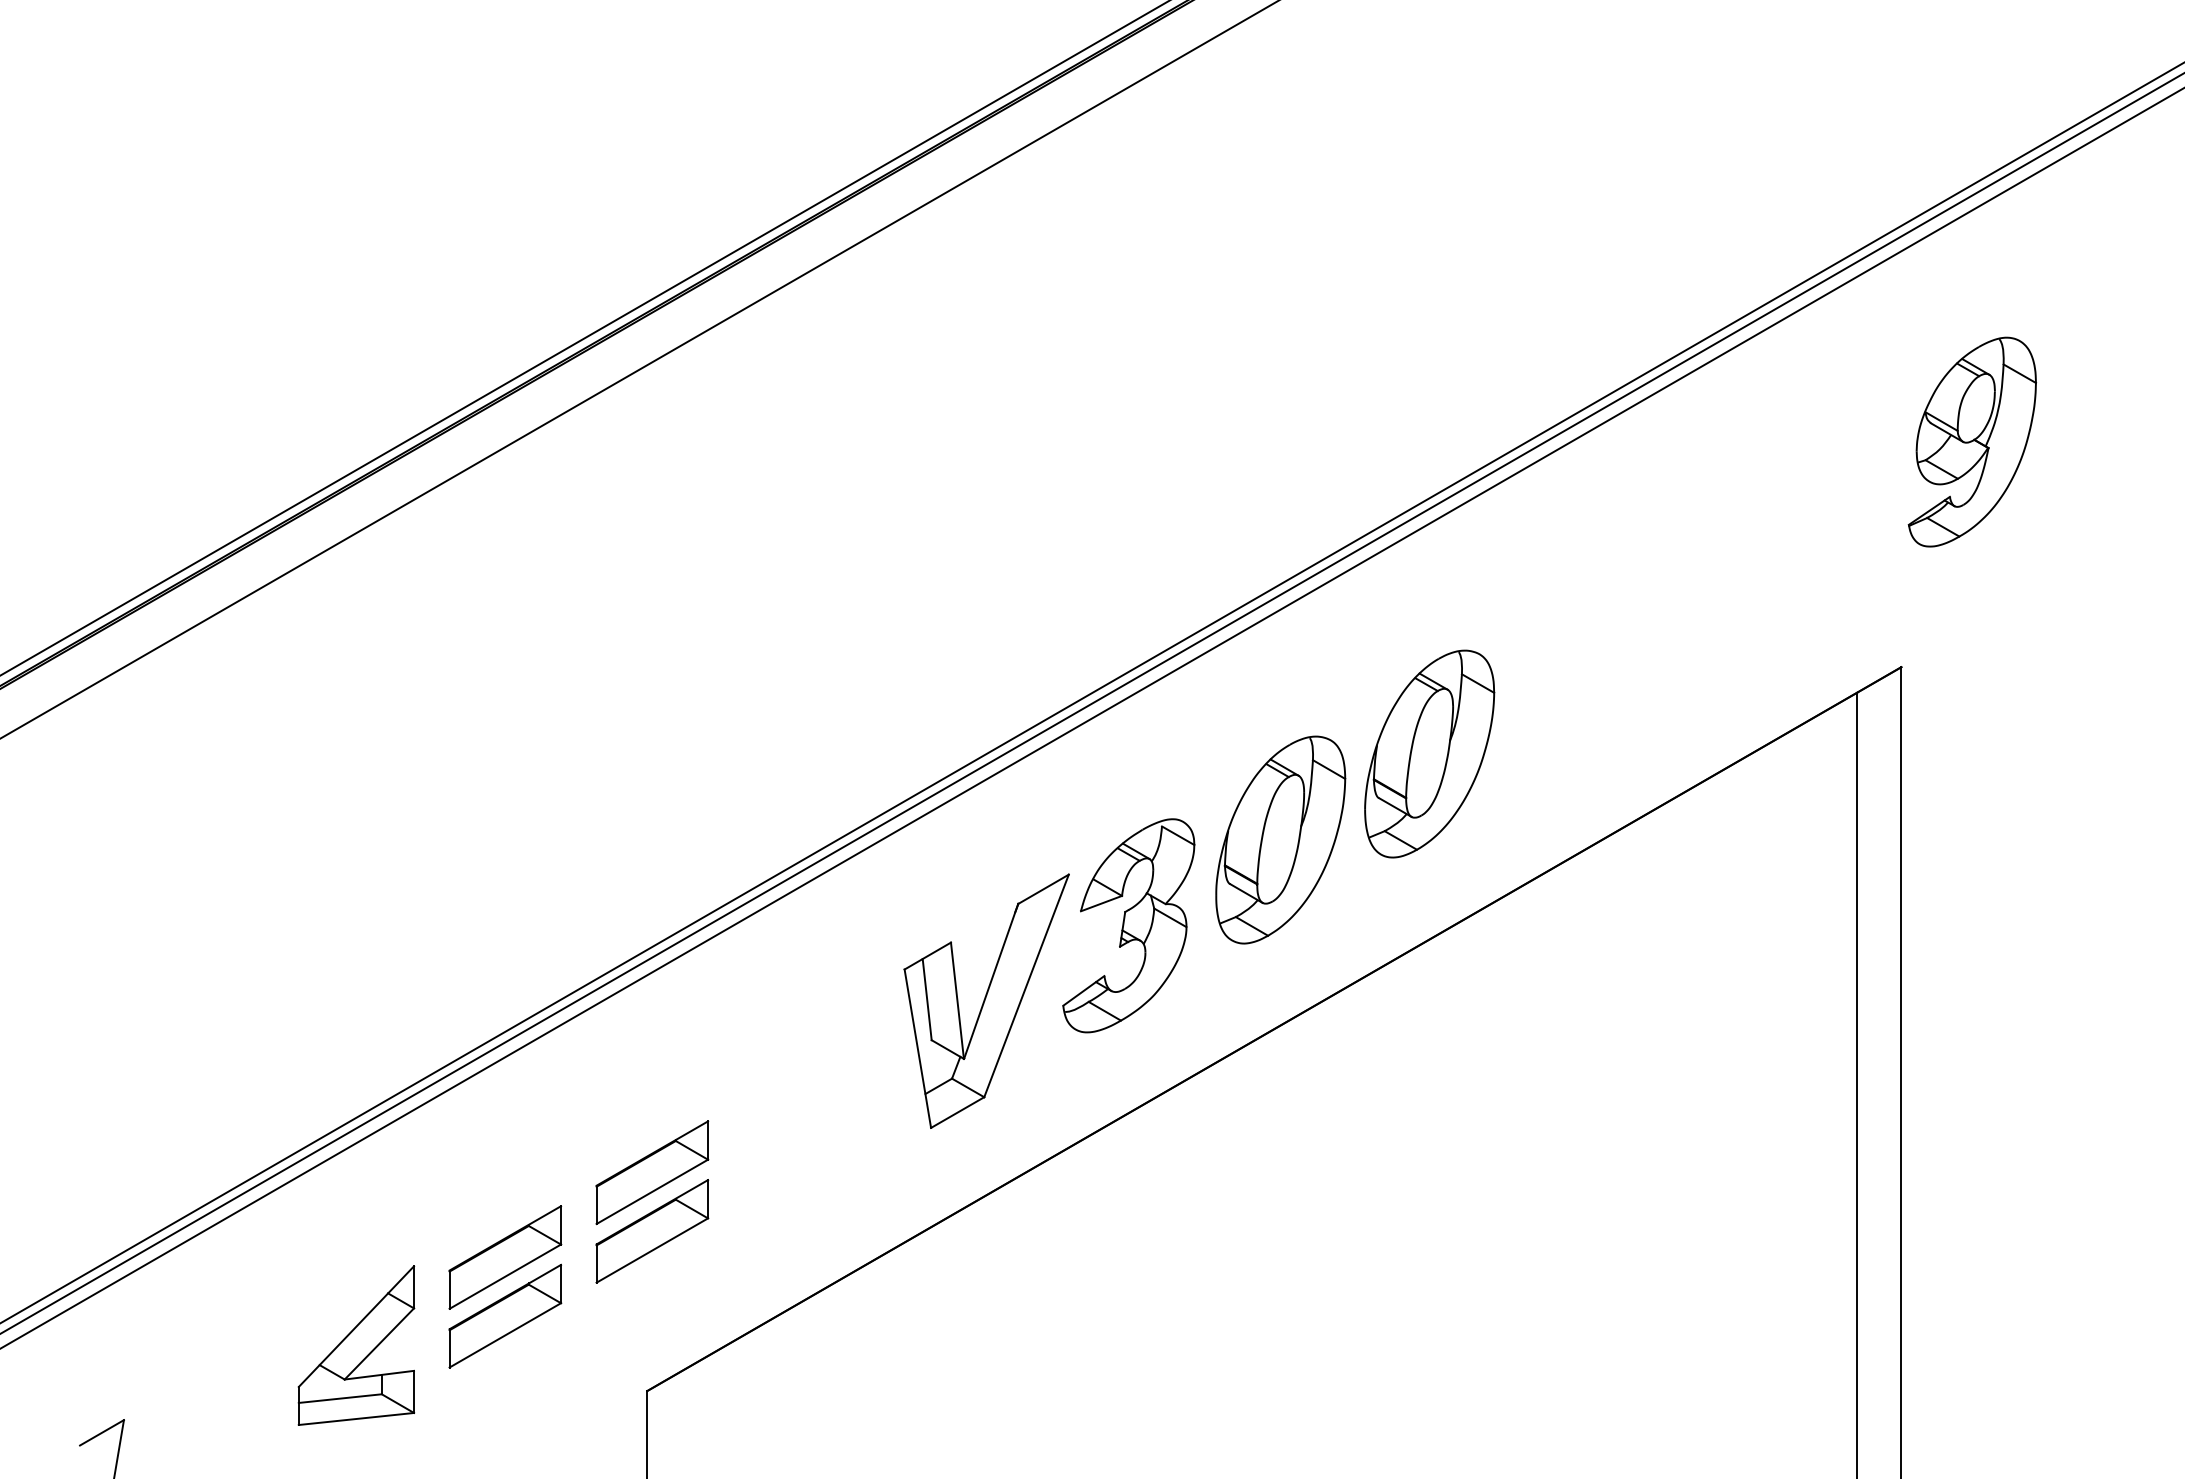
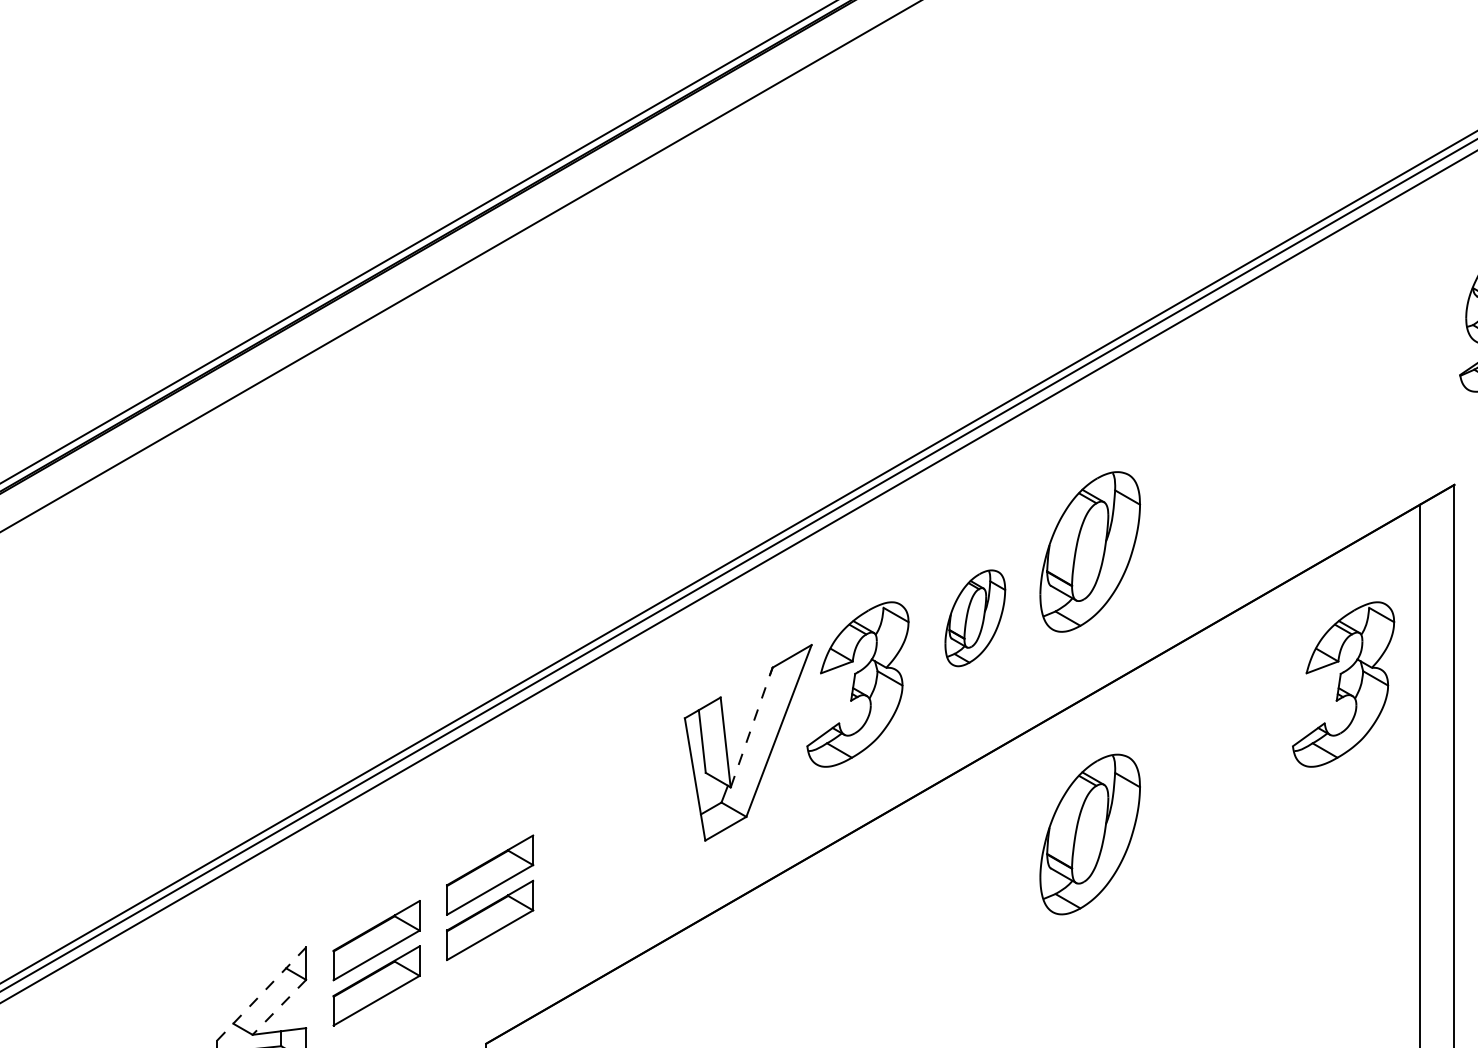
part: (1280, 839) -> (975, 617), size x0.6
part: (1757, 925) -> (1343, 684), added
line: (991, 981) -> (751, 727), solid -> dashed
part: (1429, 1119) -> (1090, 834), added
line: (356, 1326) -> (261, 993), solid -> dashed
line: (379, 1343) -> (279, 1007), solid -> dashed

